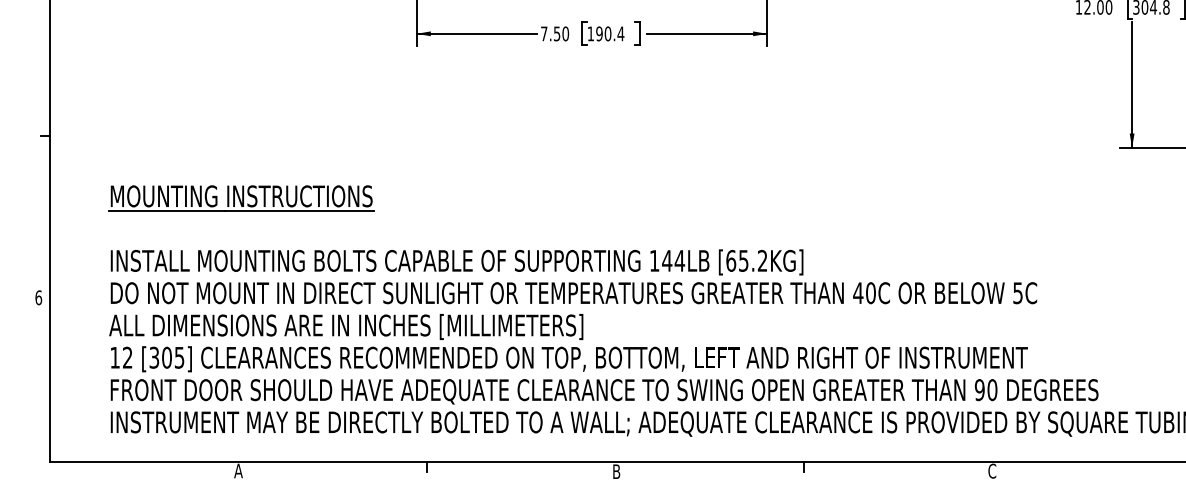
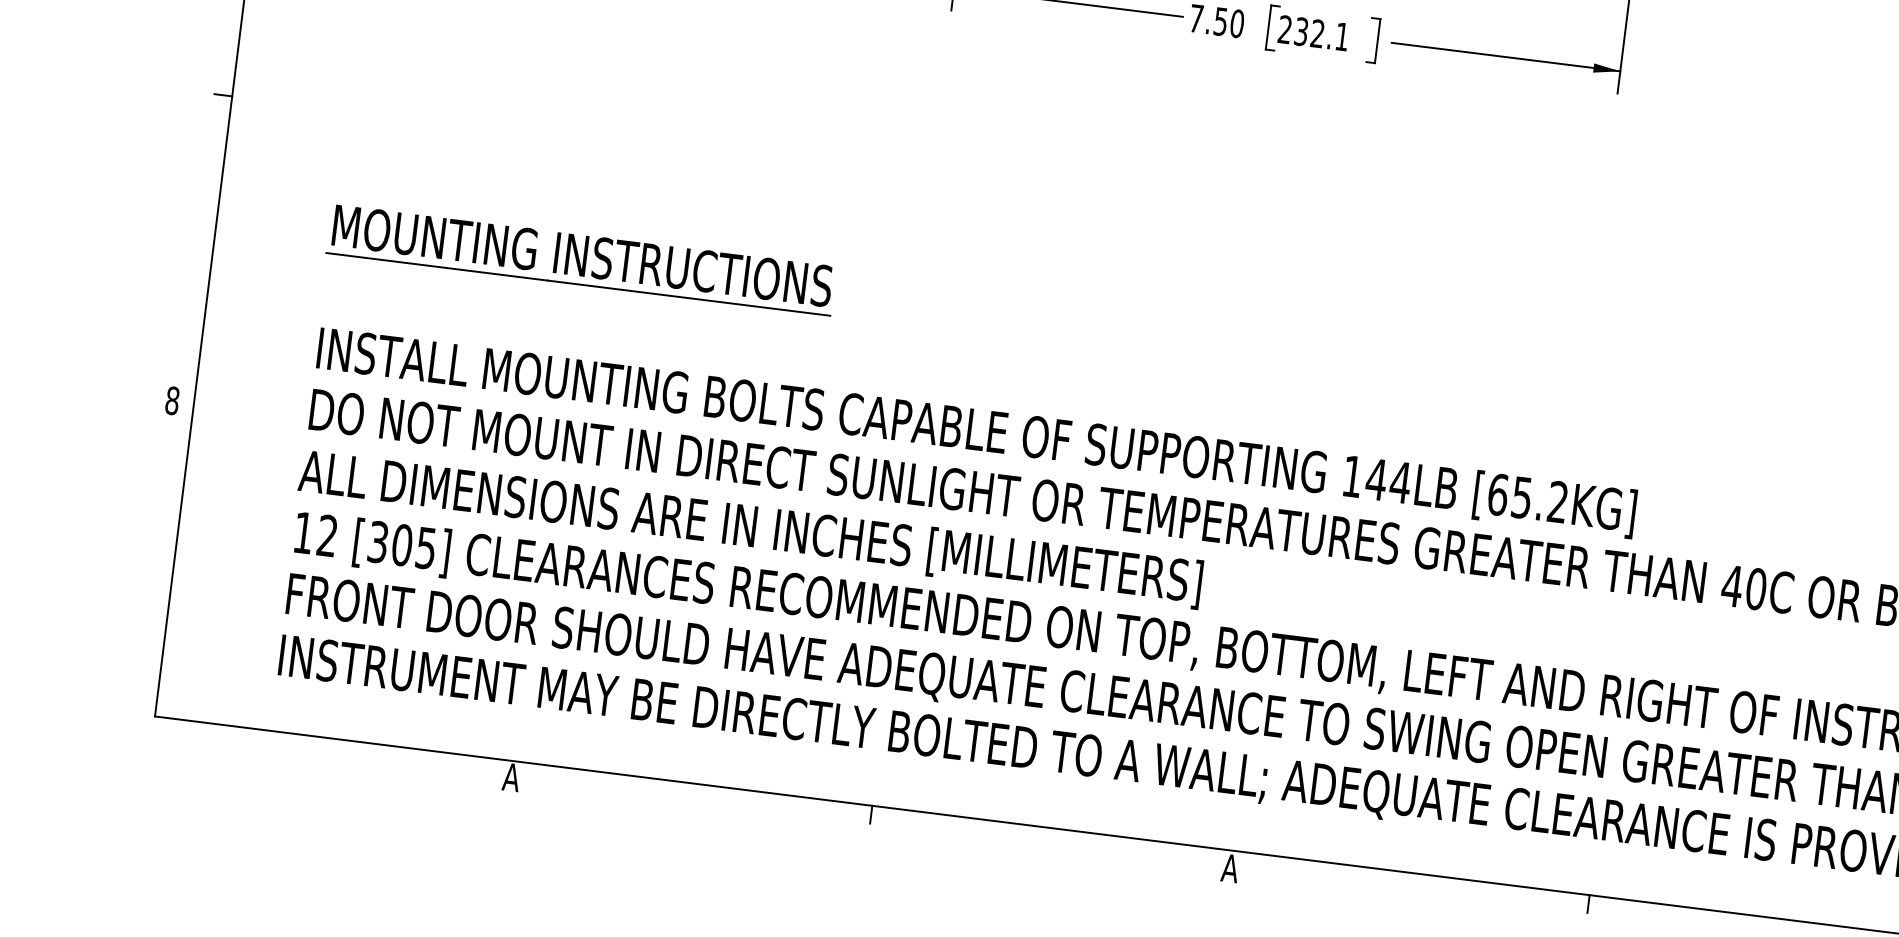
text: (605, 33) -> (1313, 32), 190.4 -> 232.1
text: (38, 297) -> (172, 400), 6 -> 8
text: (616, 471) -> (1230, 868), B -> A

